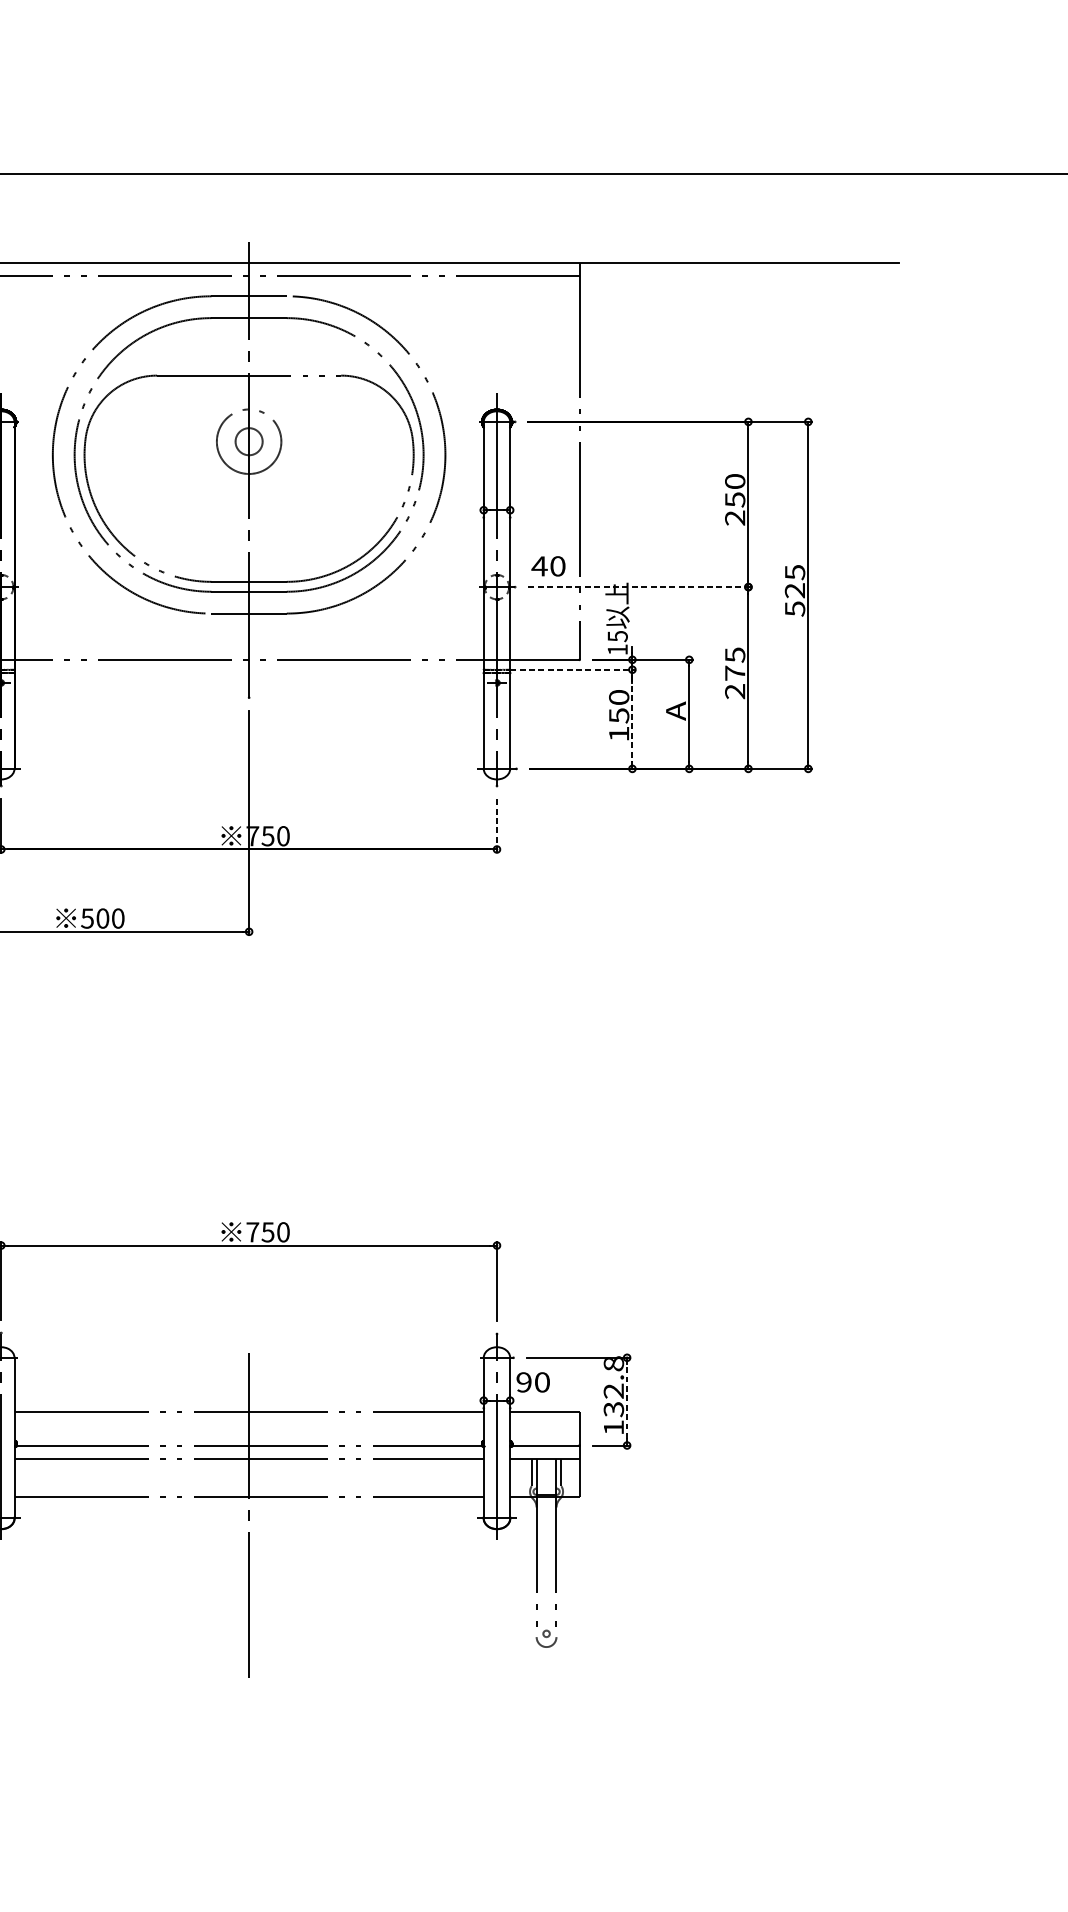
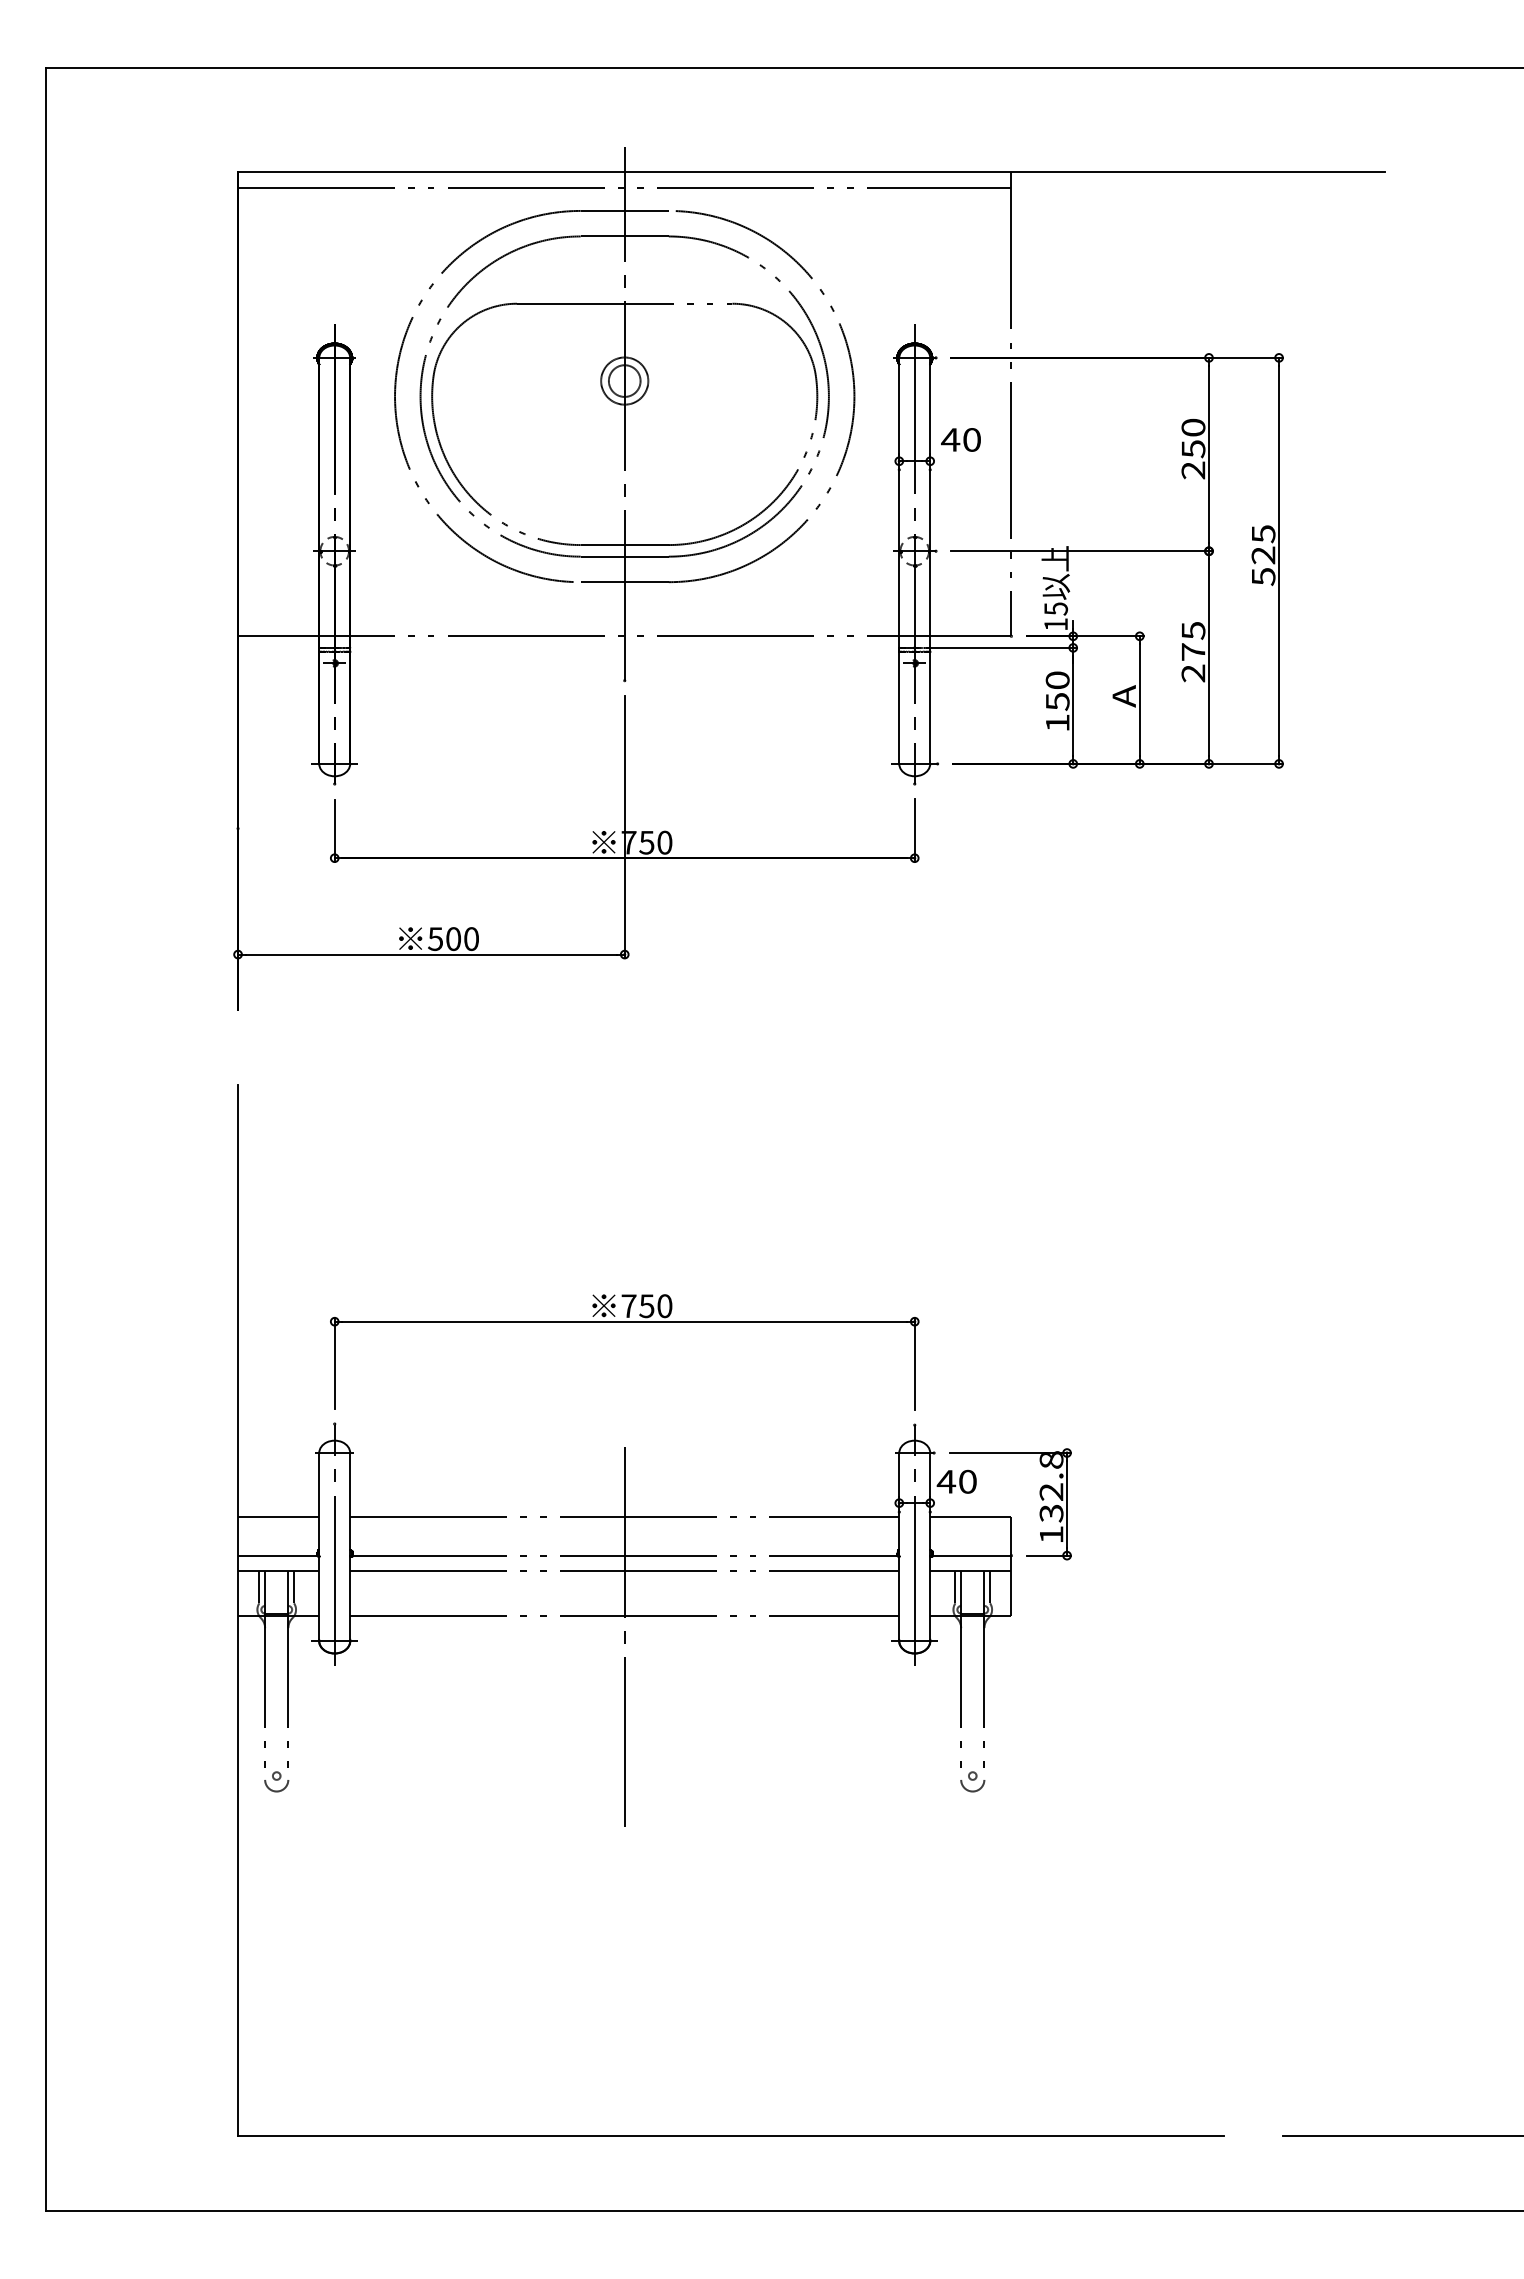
circle: (248, 441) -> (624, 380), size x0.62
text: (548, 565) -> (960, 439), moved
line: (640, 587) -> (1082, 551), dashed -> solid
line: (573, 669) -> (1004, 647), dashed -> solid
line: (632, 719) -> (1073, 706), dashed -> solid
line: (496, 826) -> (914, 831), dashed -> solid
text: (524, 1382) -> (946, 1481), 90 -> 40
line: (627, 1401) -> (1067, 1504), dashed -> solid

